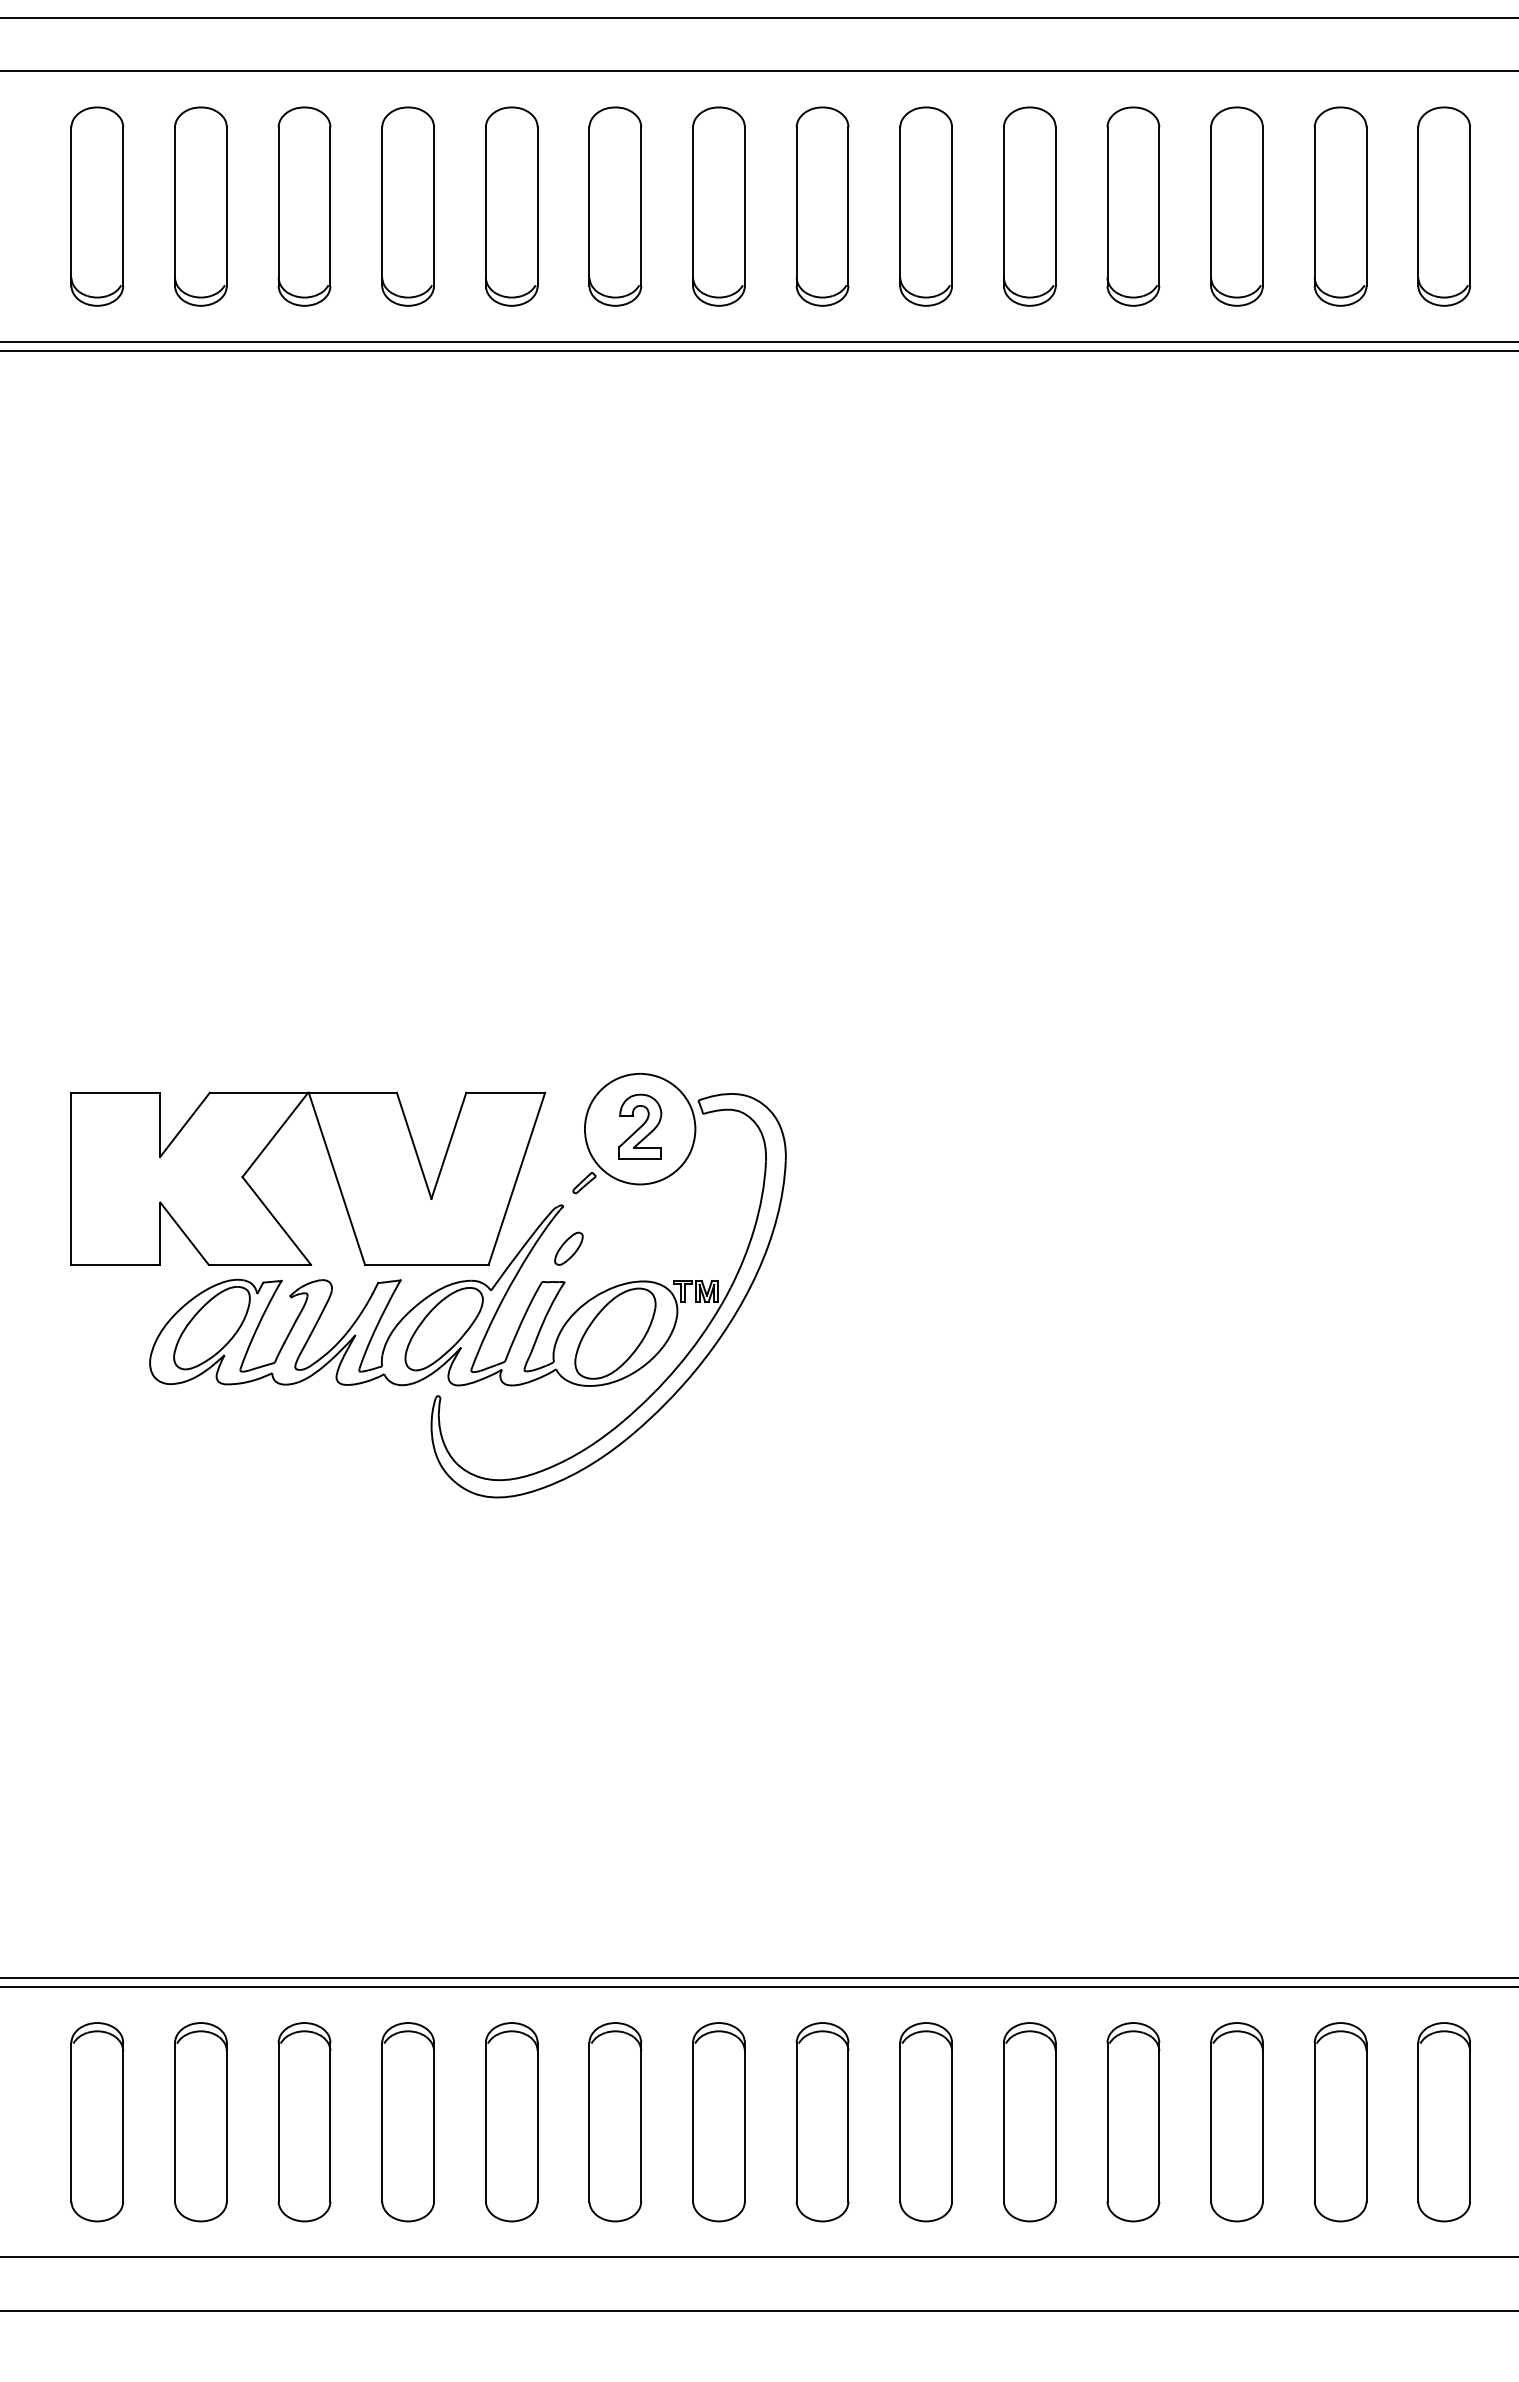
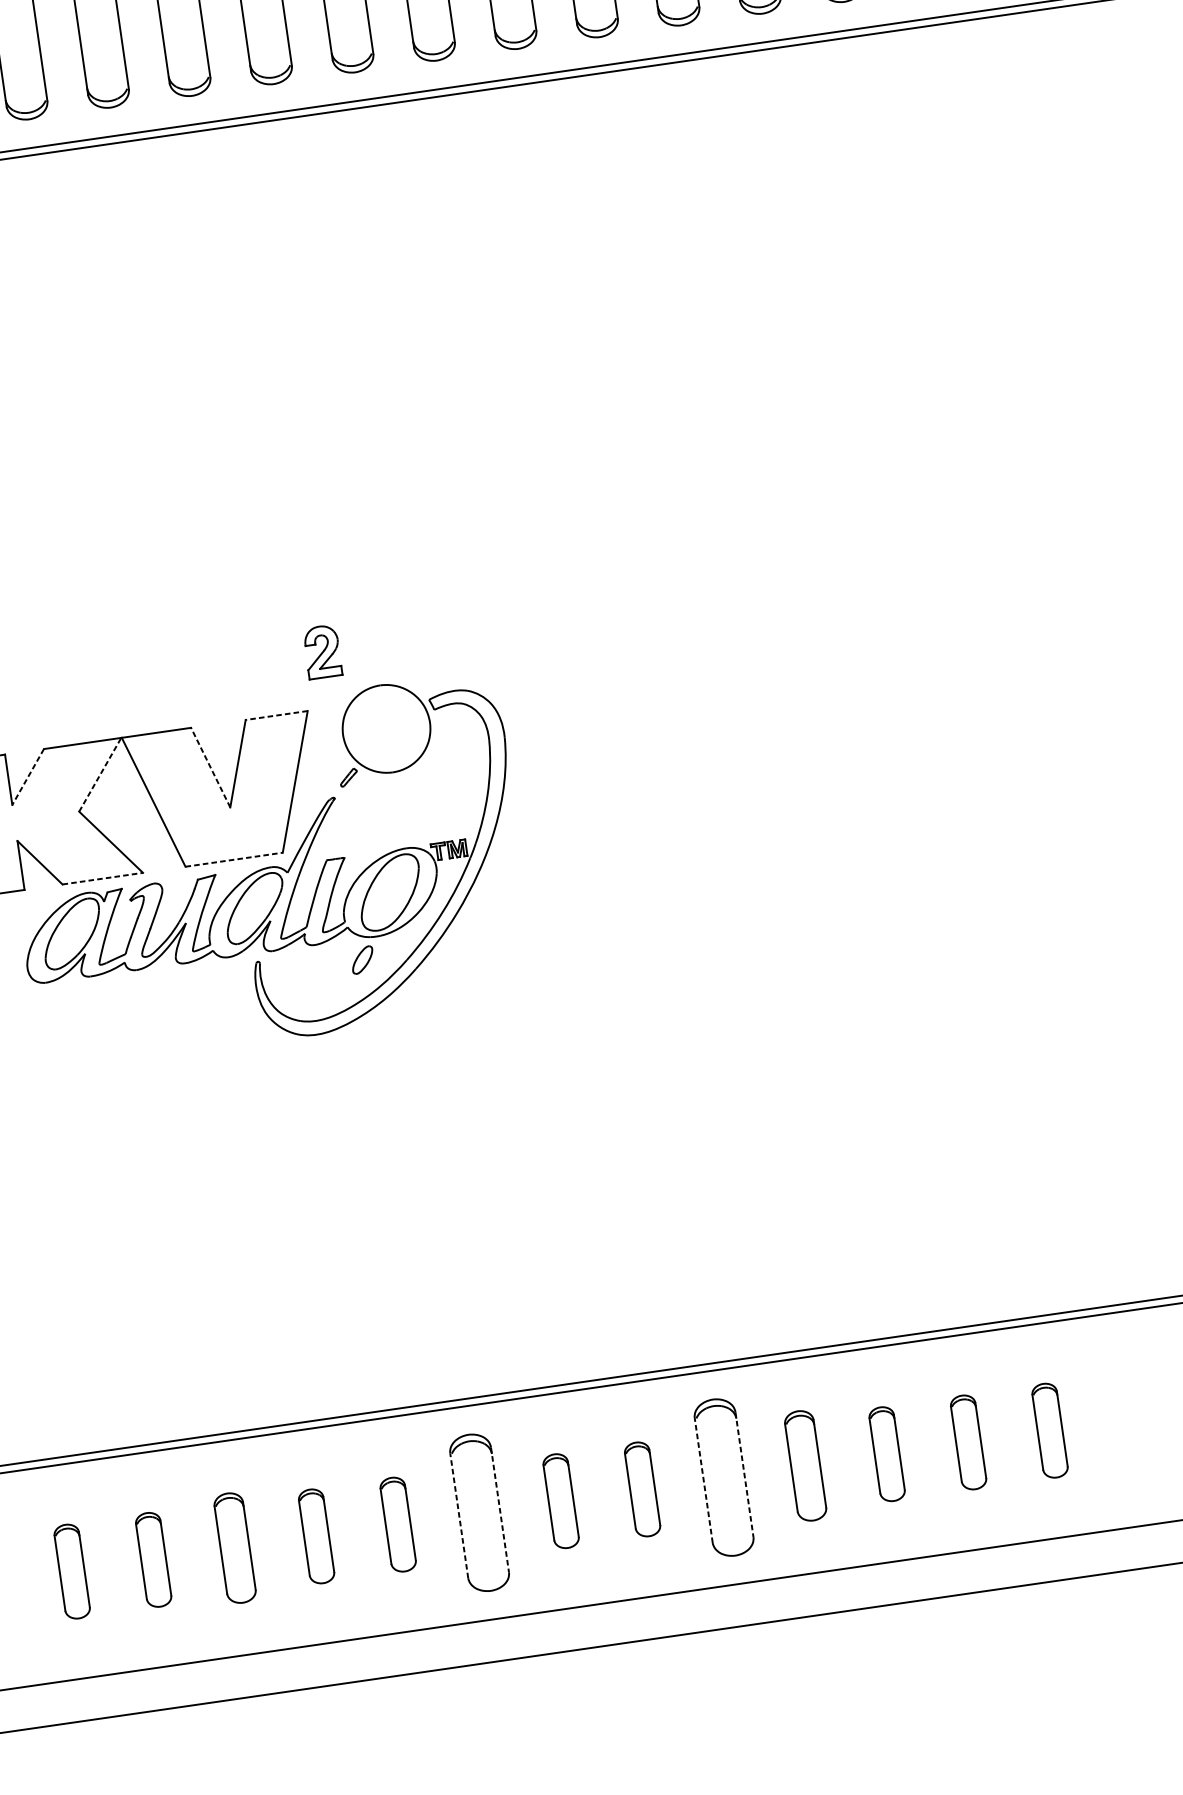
line: (505, 1092) -> (276, 715), solid -> dashed
line: (184, 1125) -> (27, 777), solid -> dashed
part: (640, 1126) -> (322, 651), moved
line: (275, 1134) -> (100, 774), solid -> dashed
line: (414, 1145) -> (210, 767), solid -> dashed
part: (568, 1248) -> (362, 959), moved
line: (260, 1264) -> (103, 878), solid -> dashed
line: (426, 1264) -> (233, 859), solid -> dashed
line: (589, 2121) -> (459, 1515), solid -> dashed
line: (900, 2121) -> (703, 1479), solid -> dashed
part: (97, 2122) -> (72, 1571), size x0.6
part: (200, 2122) -> (153, 1560), size x0.6
part: (304, 2122) -> (235, 1548), size x0.7
part: (407, 2122) -> (316, 1536), size x0.6
part: (511, 2122) -> (397, 1524), size x0.6
line: (641, 2122) -> (500, 1510), solid -> dashed
part: (718, 2122) -> (560, 1501), size x0.6
part: (822, 2122) -> (642, 1489), size x0.6
line: (952, 2122) -> (744, 1474), solid -> dashed
part: (1029, 2122) -> (805, 1466), size x0.7
part: (1133, 2122) -> (887, 1454), size x0.6
part: (1236, 2122) -> (968, 1442), size x0.6
part: (1340, 2122) -> (1050, 1430), size x0.6
part: (1443, 2122) -> (1131, 1419), removed

